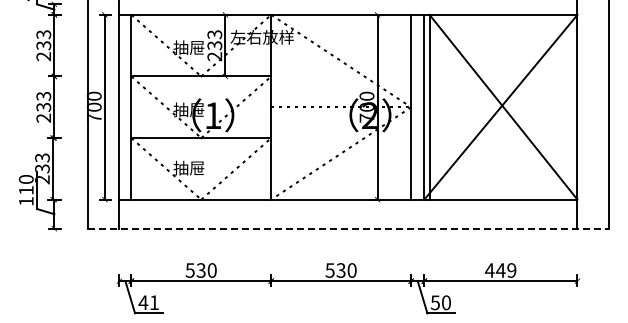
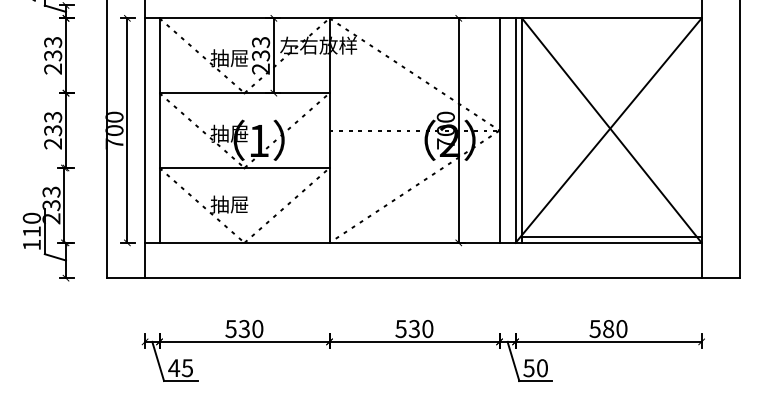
line: (503, 194) -> (611, 236), added
line: (348, 228) -> (423, 277), dashed -> solid
text: (500, 270) -> (608, 328), 449 -> 580
text: (153, 302) -> (186, 367), 41 -> 45

